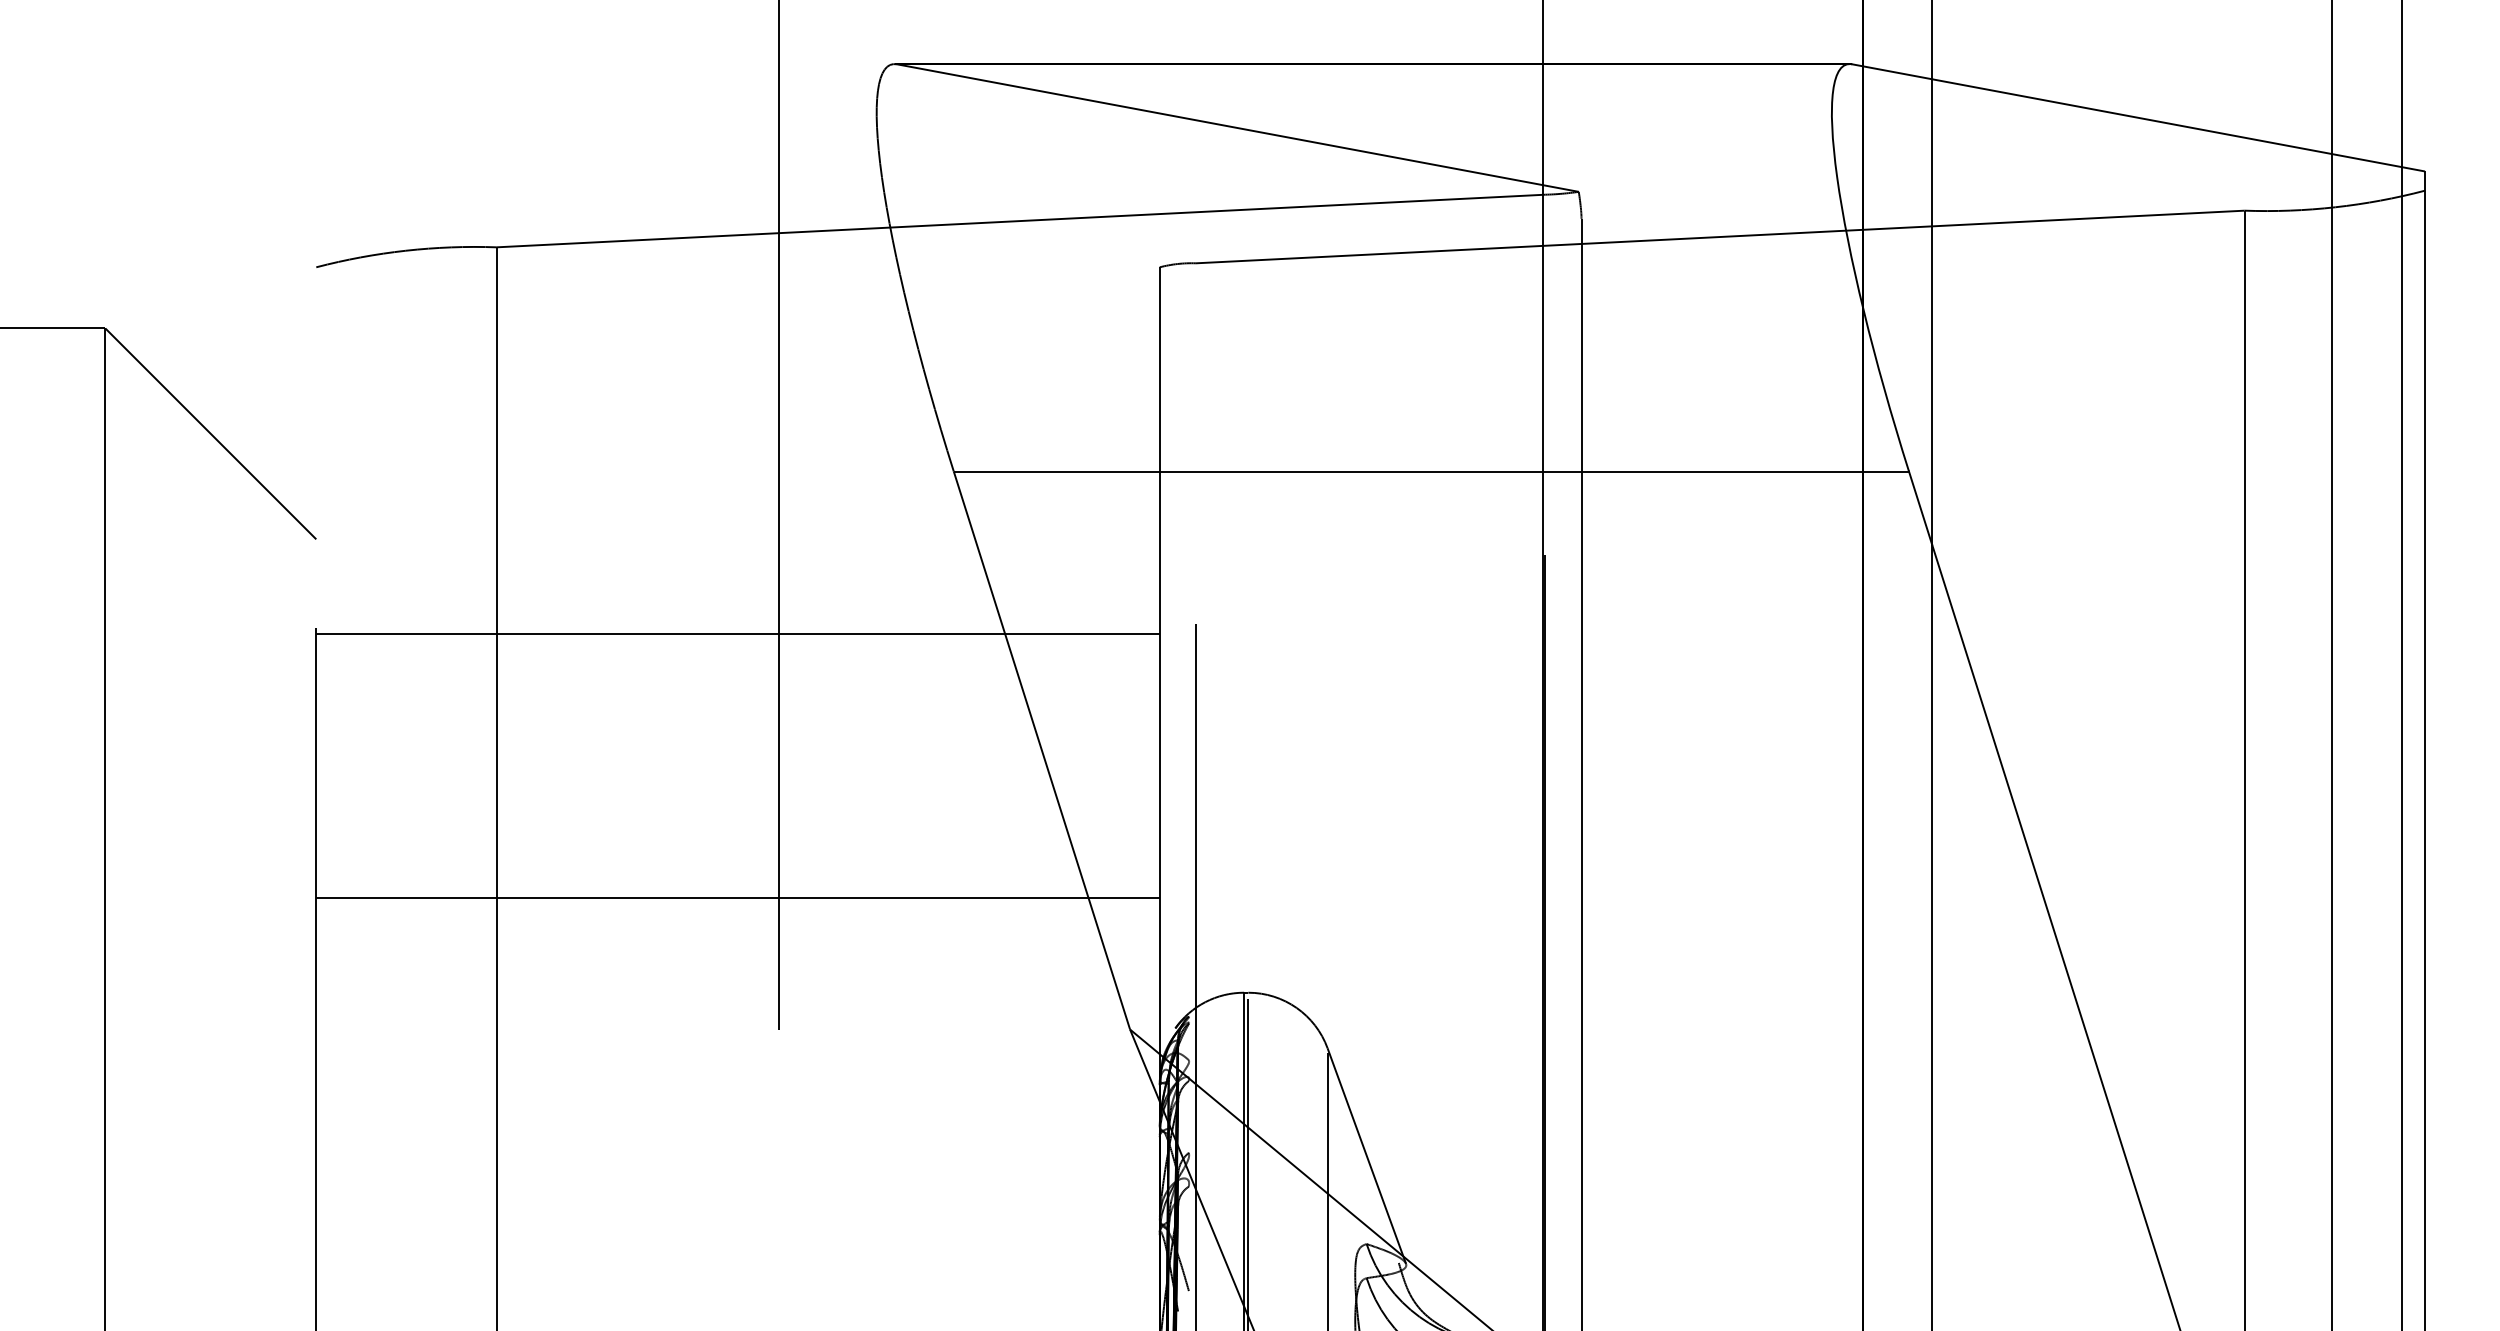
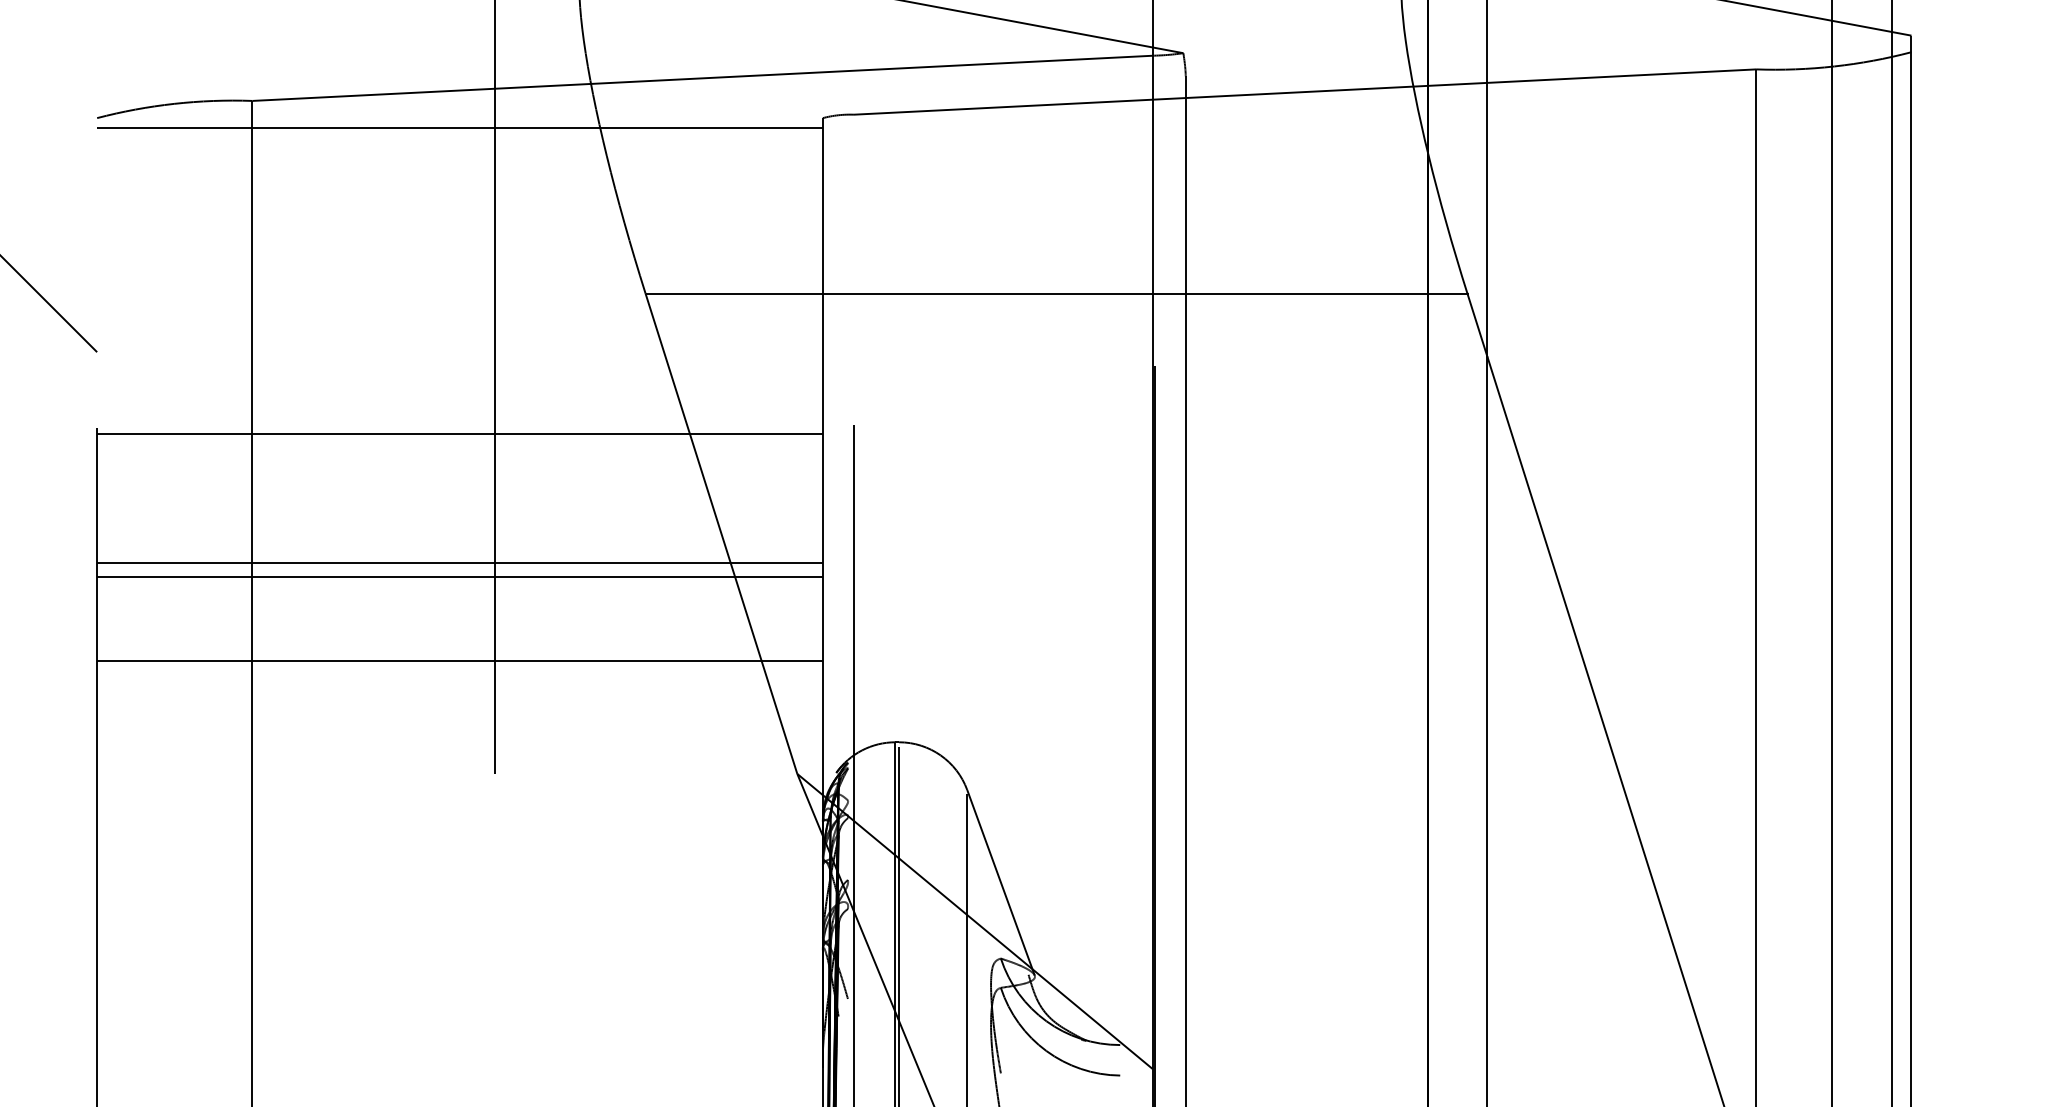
line: (737, 278) -> (459, 127), added
line: (737, 783) -> (459, 562), added
line: (737, 800) -> (459, 576), added

